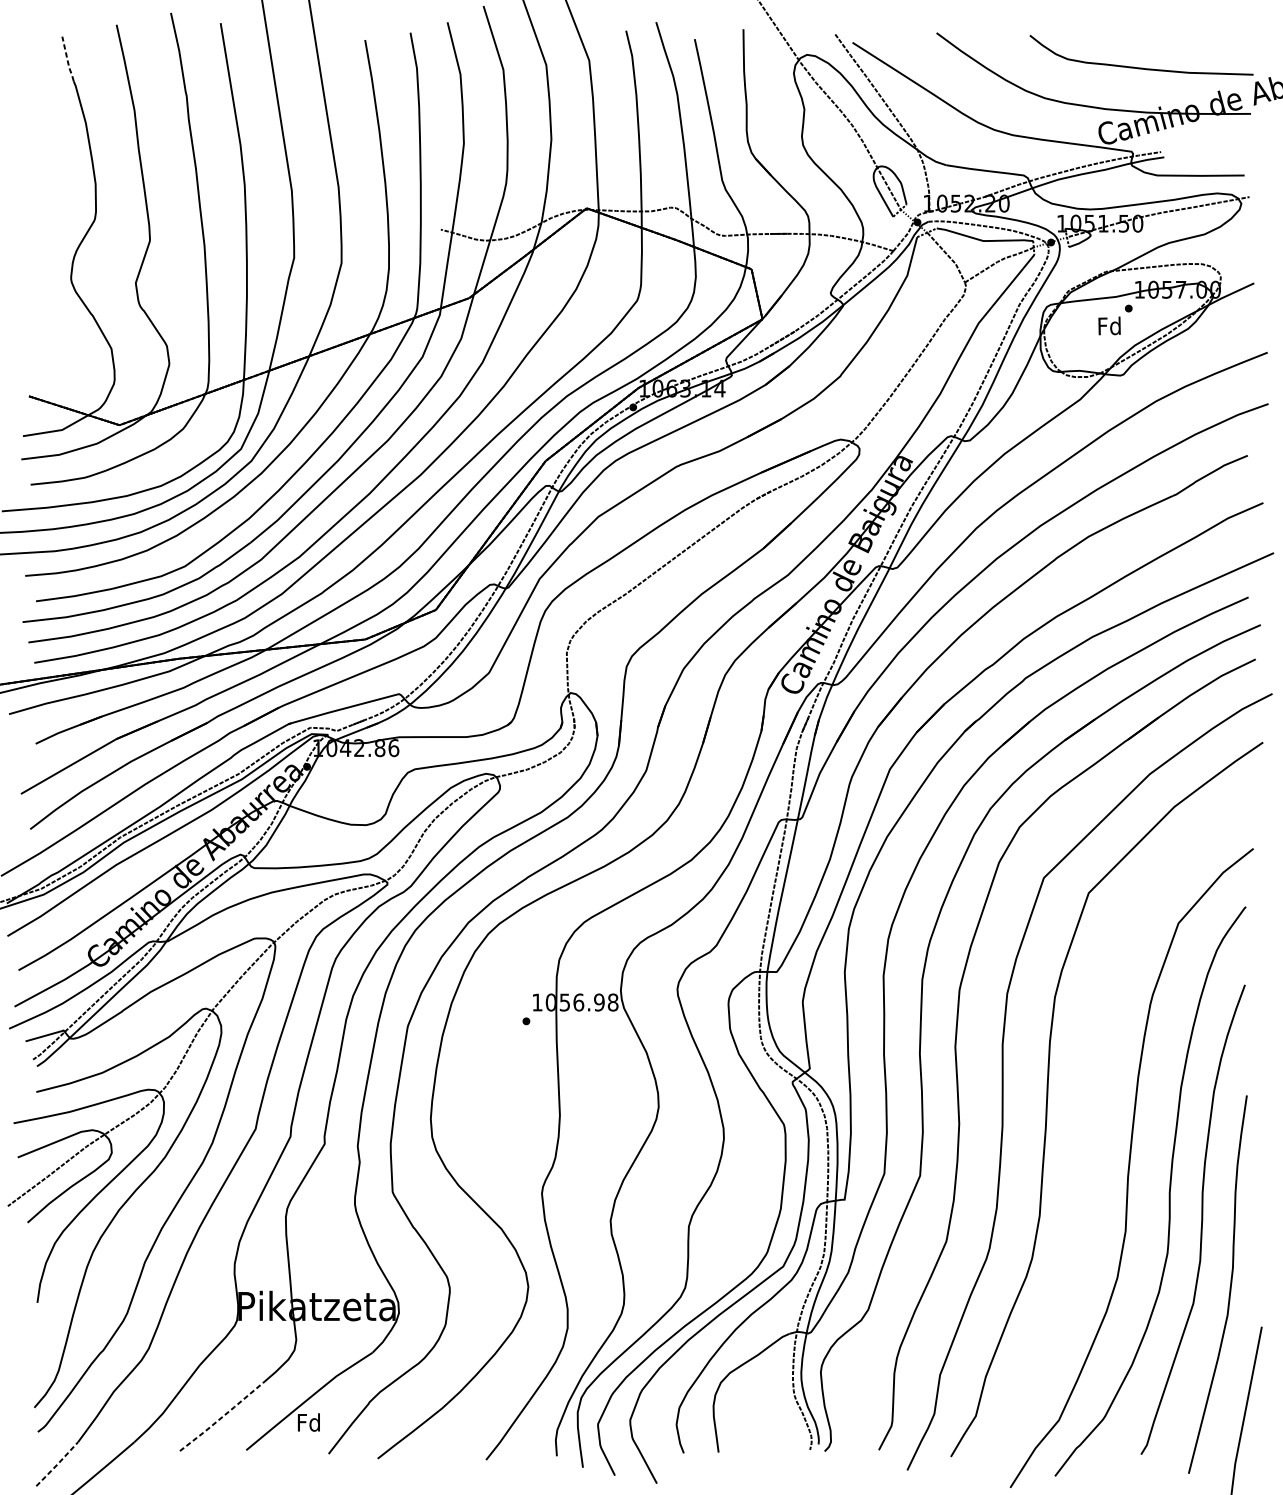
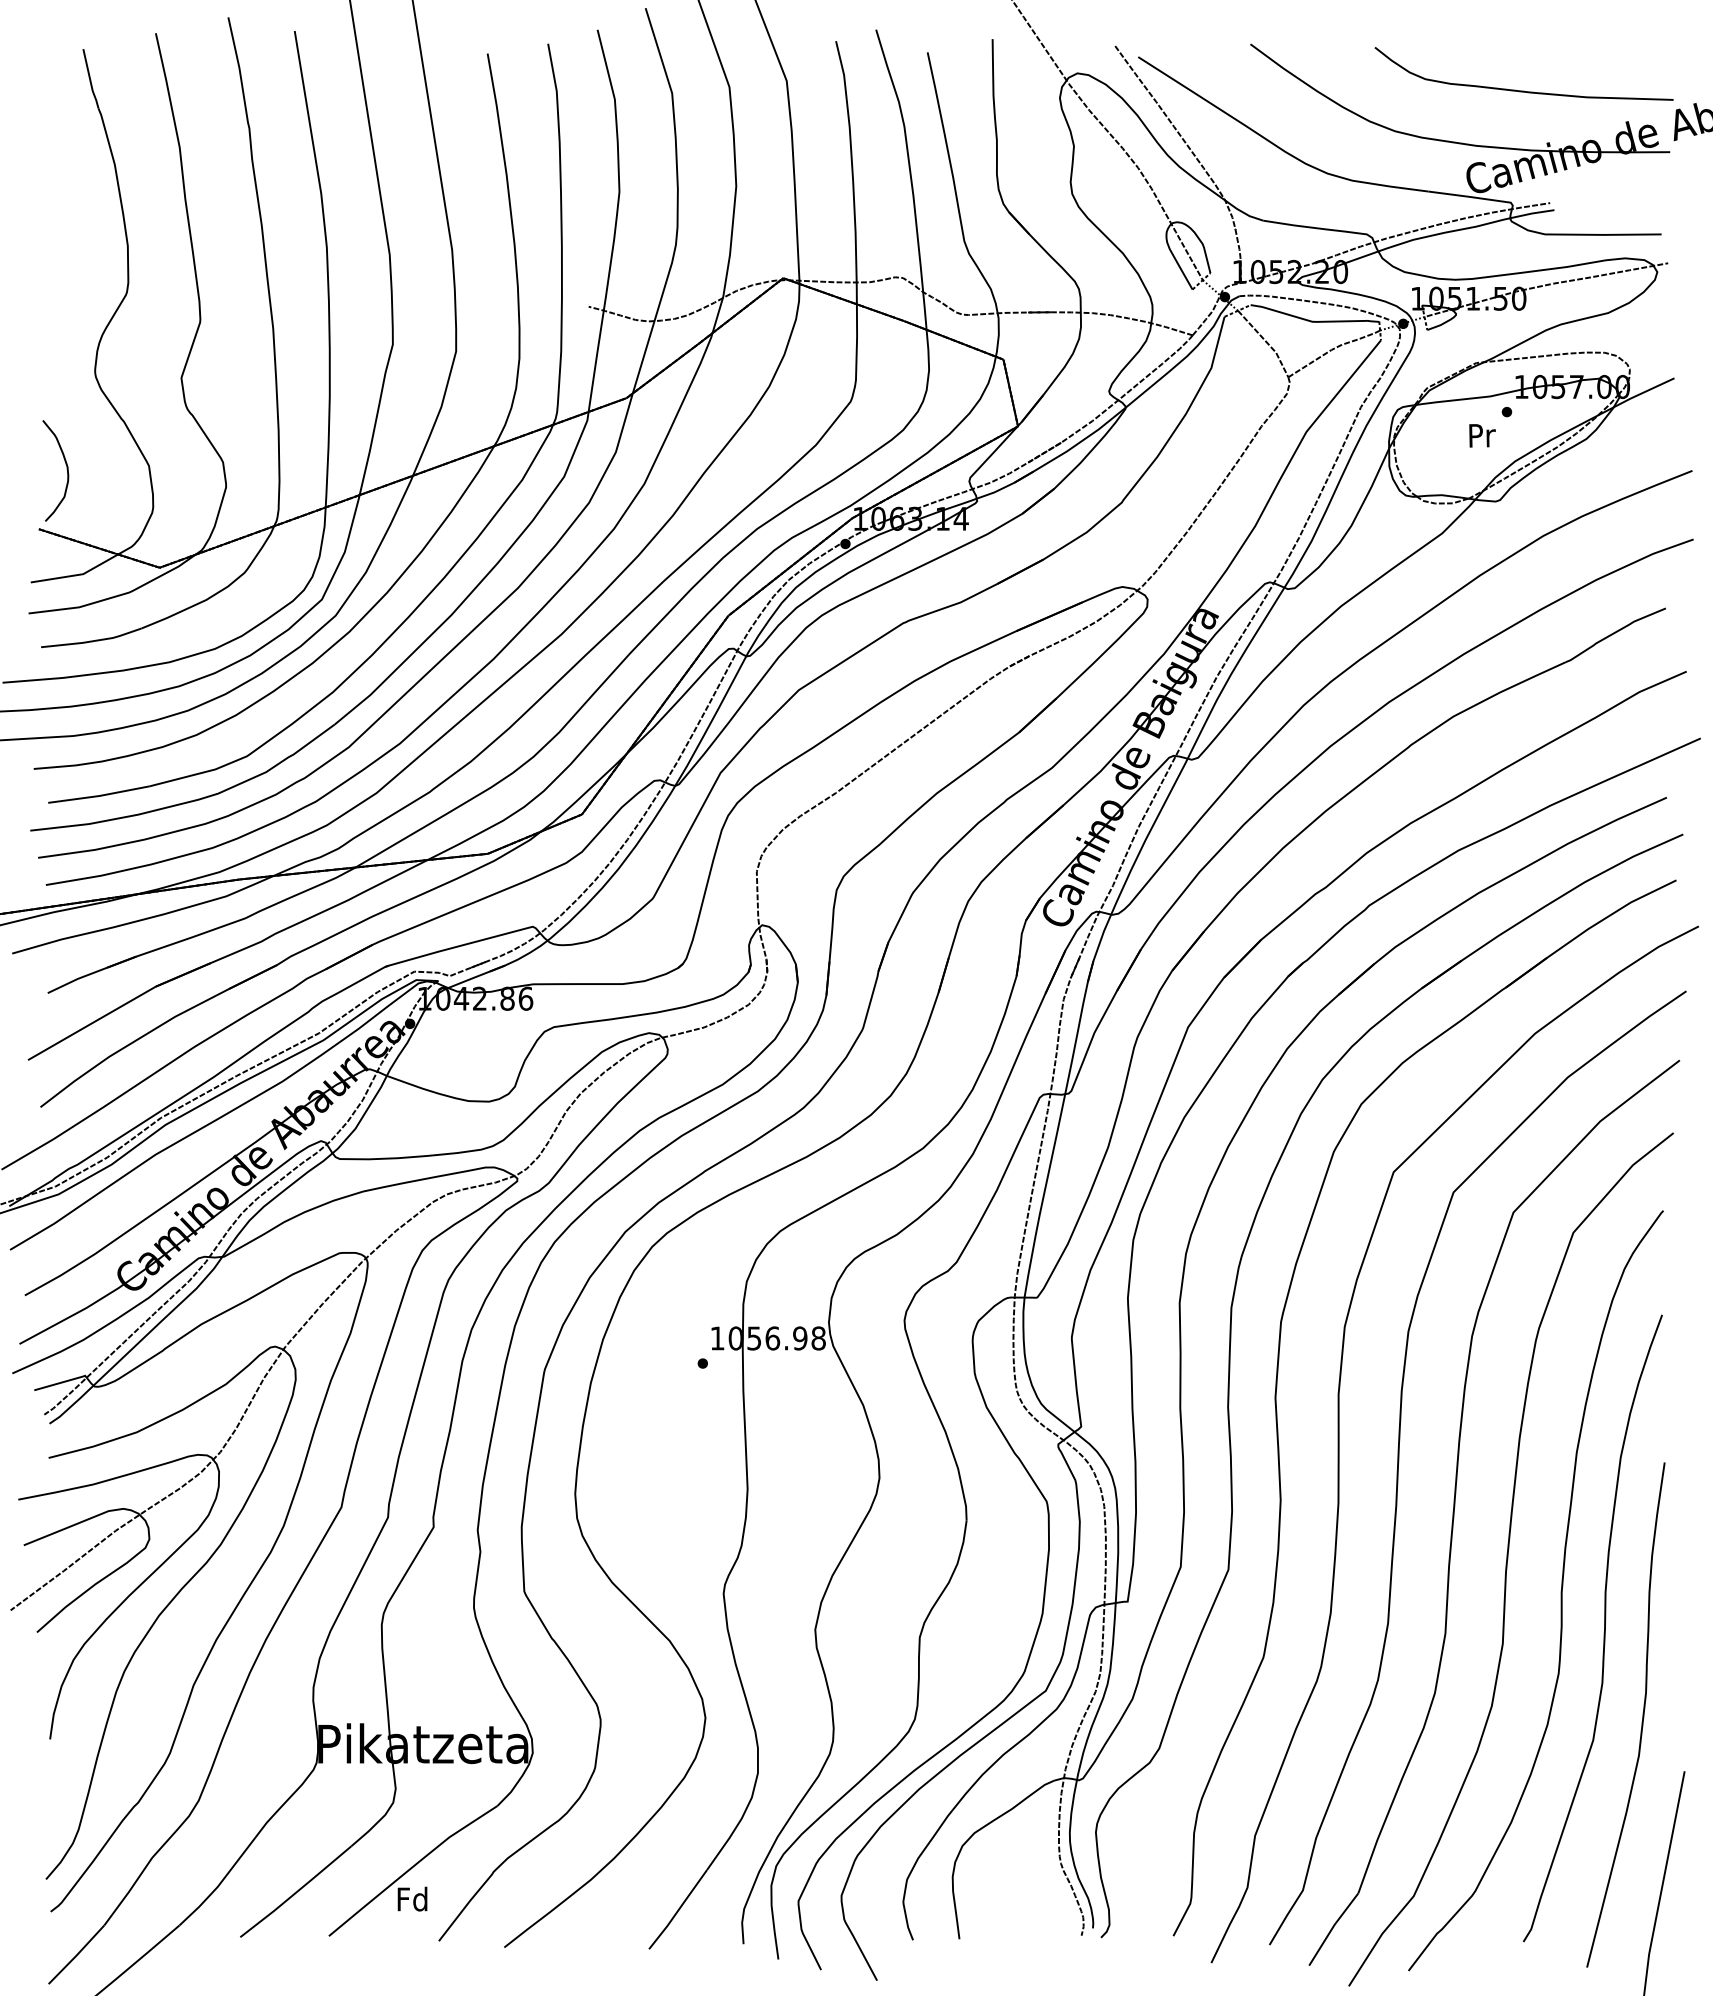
line: (67, 59) -> (90, 79), dashed -> solid
text: (1109, 325) -> (1481, 434), Fd -> Pr
curve: (49, 351) -> (66, 469), added
part: (1090, 1128) -> (1455, 1506), added
line: (222, 1416) -> (296, 1891), dashed -> solid
line: (57, 1464) -> (76, 1955), dashed -> solid

